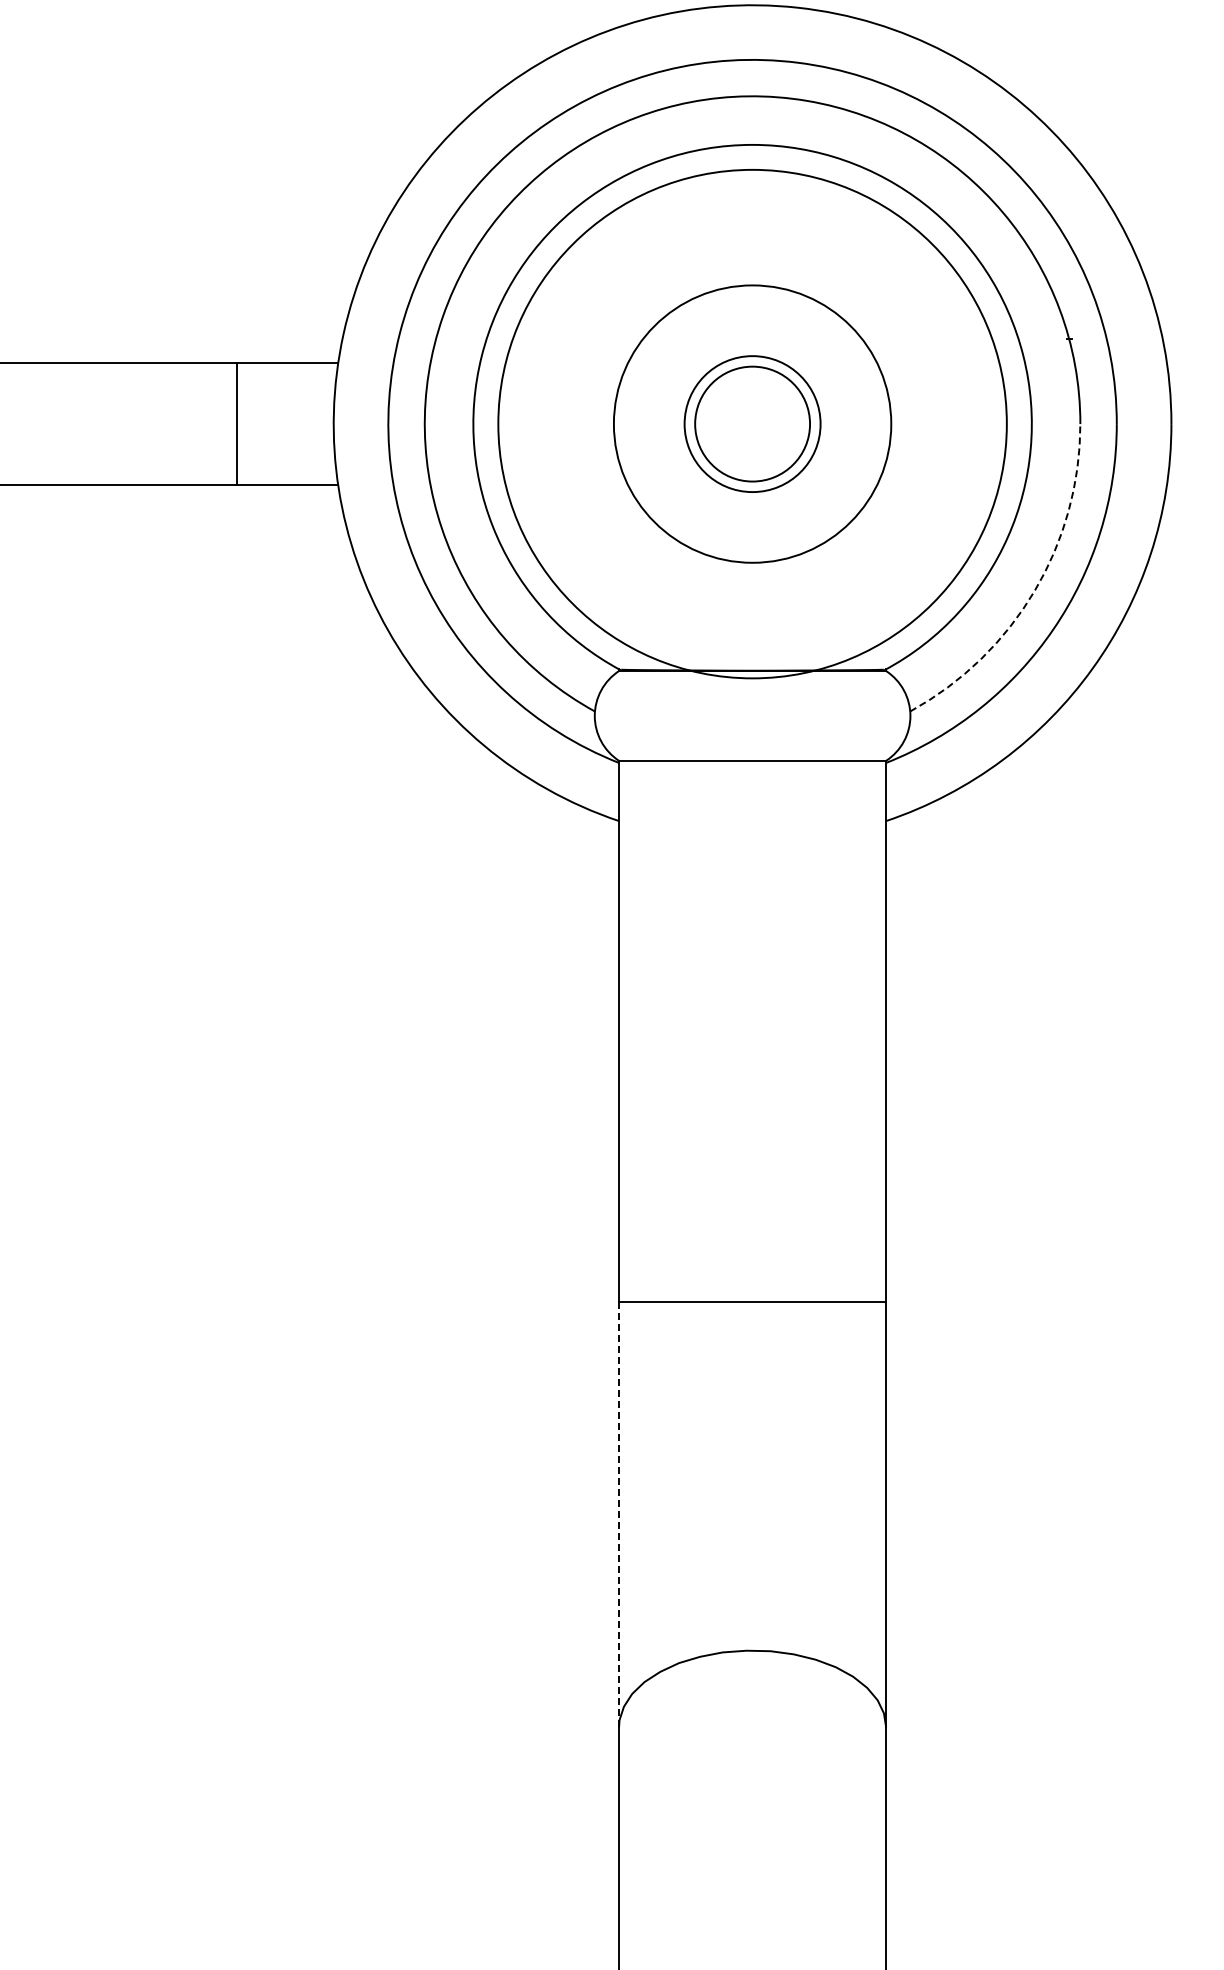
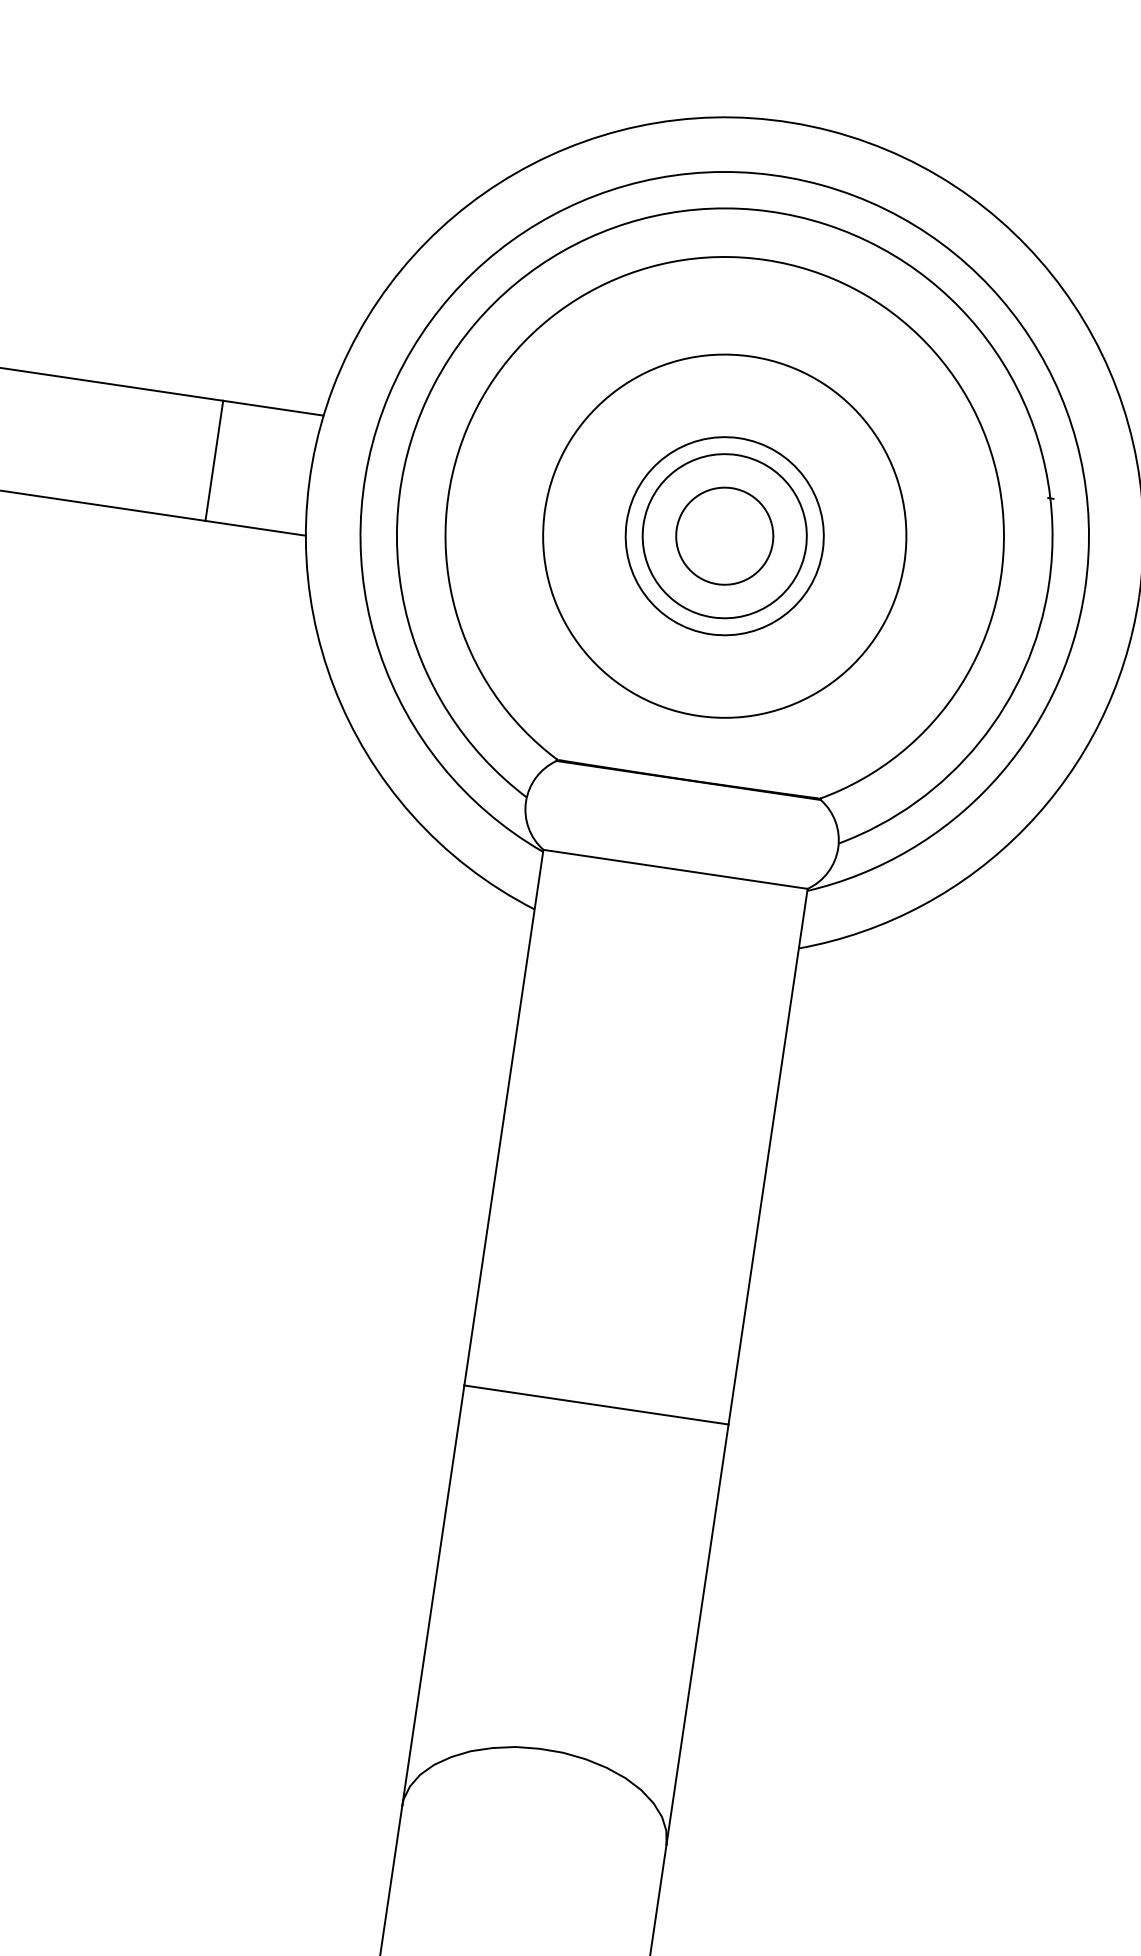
circle: (752, 423) -> (724, 535), size x0.71
circle: (752, 423) -> (724, 535), size x0.71
circle: (752, 424) -> (724, 536), size x0.71
circle: (752, 424) -> (724, 536), size x1.43
arc: (1034, 591) -> (979, 742), dashed -> solid
line: (619, 1515) -> (433, 1596), dashed -> solid

